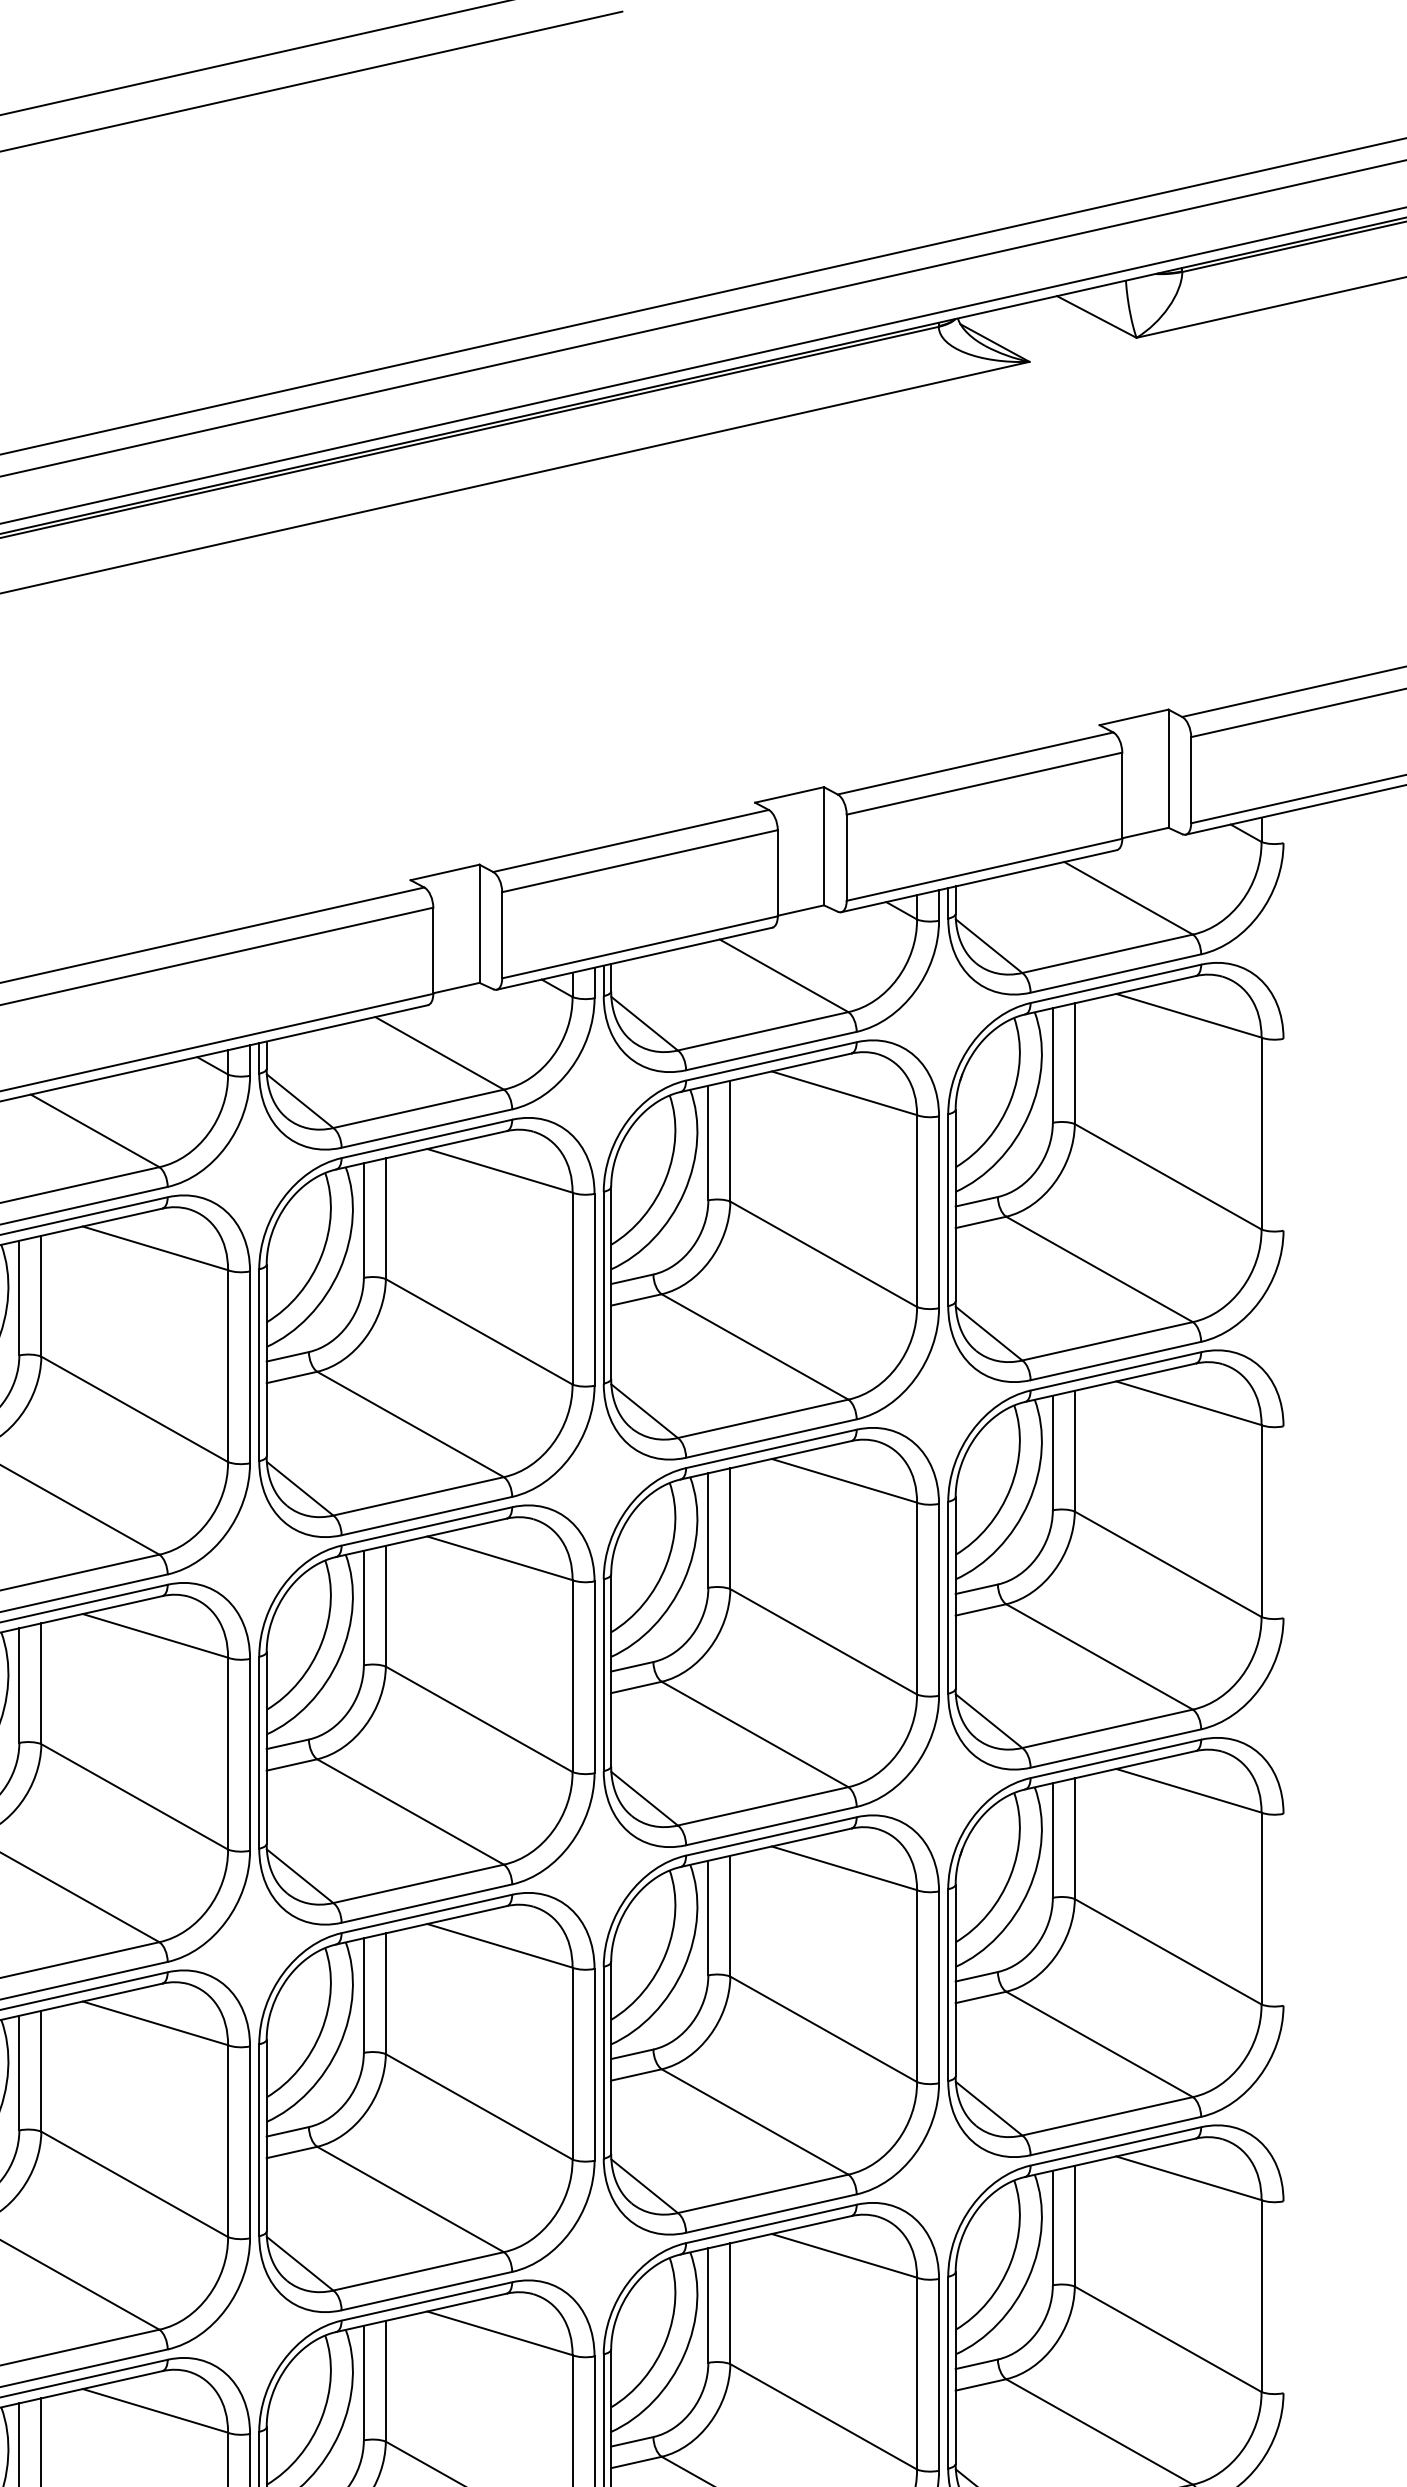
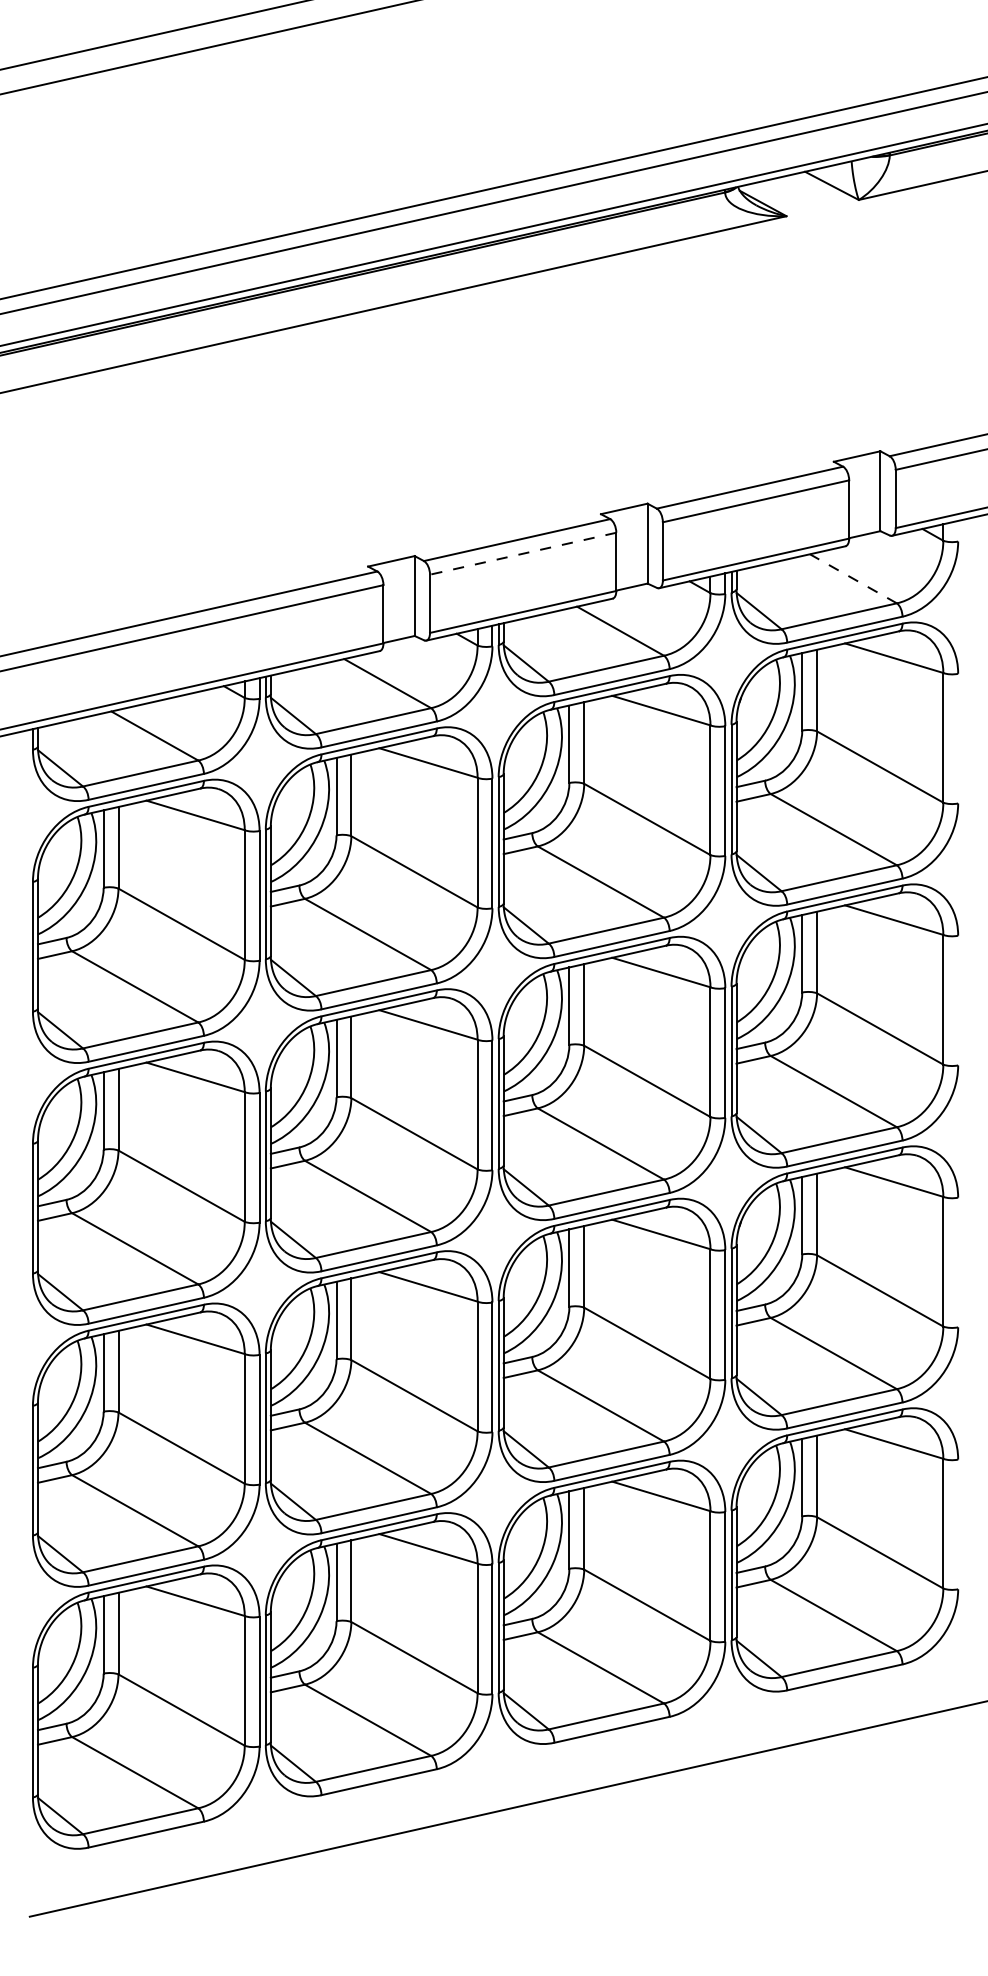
line: (638, 860) -> (522, 553), solid -> dashed
line: (1128, 897) -> (853, 578), solid -> dashed

